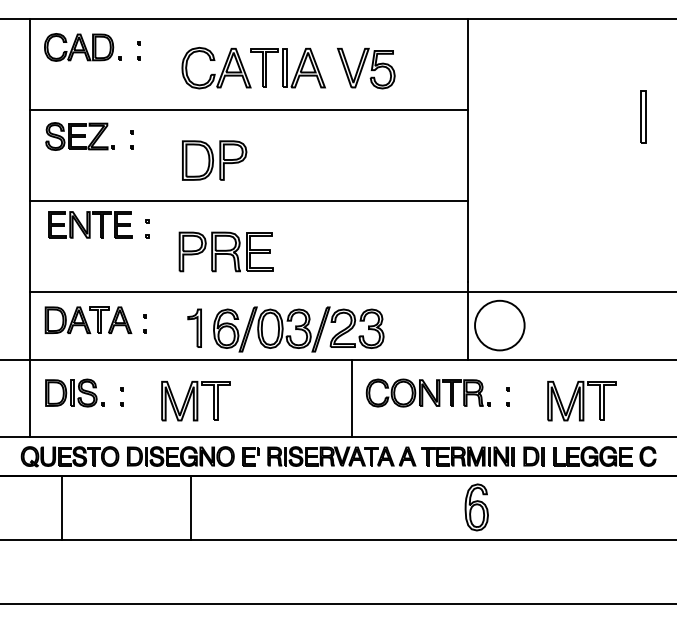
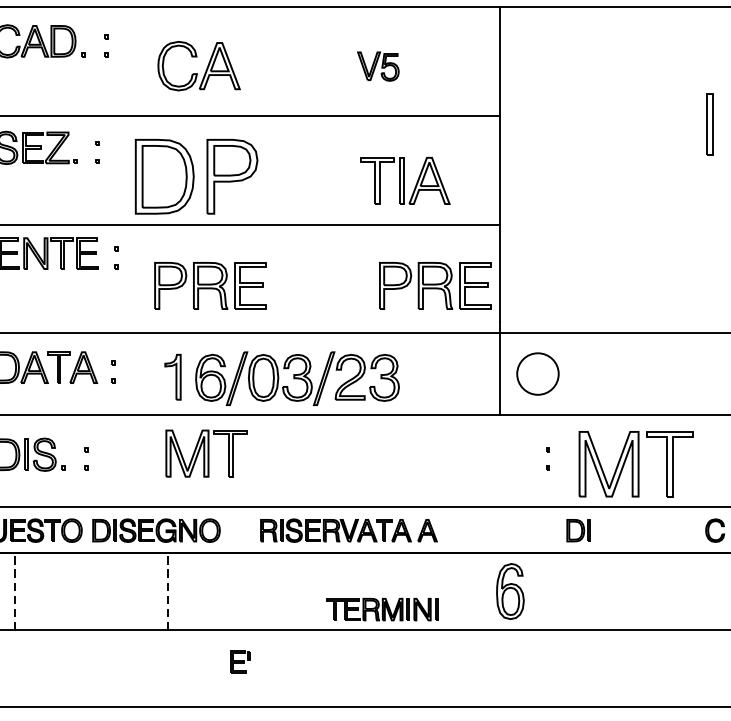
part: (287, 67) -> (404, 180), moved
part: (366, 68) -> (378, 66), size x0.6
part: (214, 160) -> (196, 176), size x1.6
part: (413, 251) -> (434, 285), added
circle: (499, 325) -> (537, 373), size x0.7
part: (427, 392) -> (451, 454), removed
line: (352, 398) -> (361, 461), removed
part: (195, 401) -> (206, 454), moved
part: (581, 401) -> (635, 464), size x1.4
part: (250, 456) -> (239, 662), moved
part: (467, 456) -> (382, 609), moved
part: (592, 456) -> (648, 530), removed
line: (62, 507) -> (14, 591), solid -> dashed
line: (190, 507) -> (168, 591), solid -> dashed

